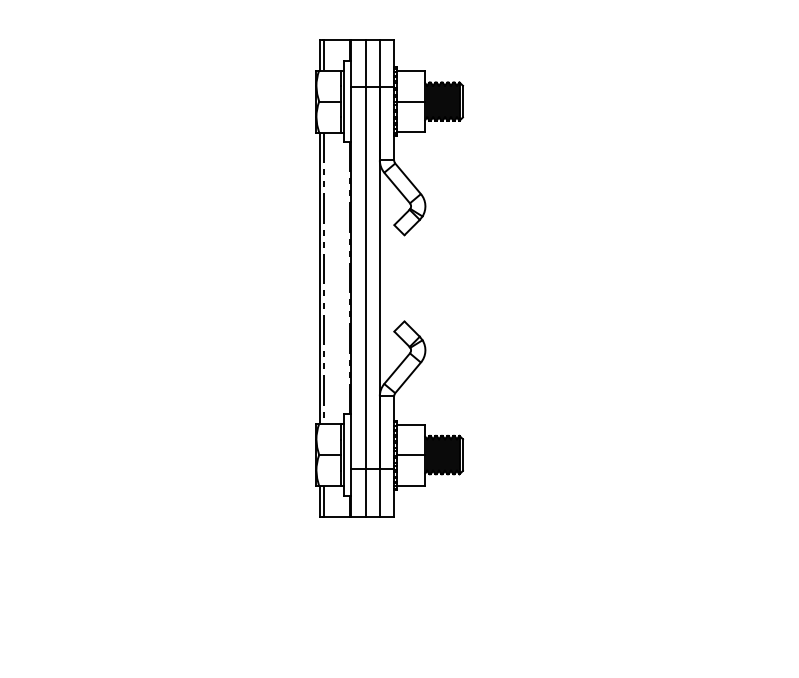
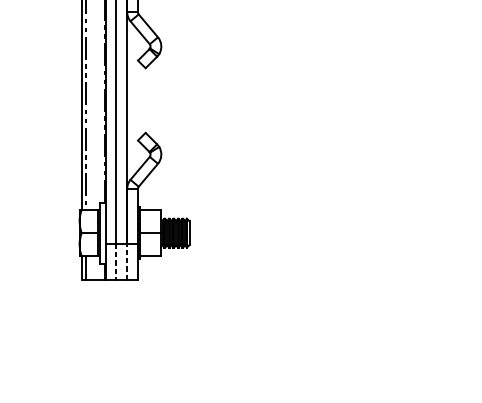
line: (365, 493) -> (116, 262), solid -> dashed
line: (379, 493) -> (126, 262), solid -> dashed

